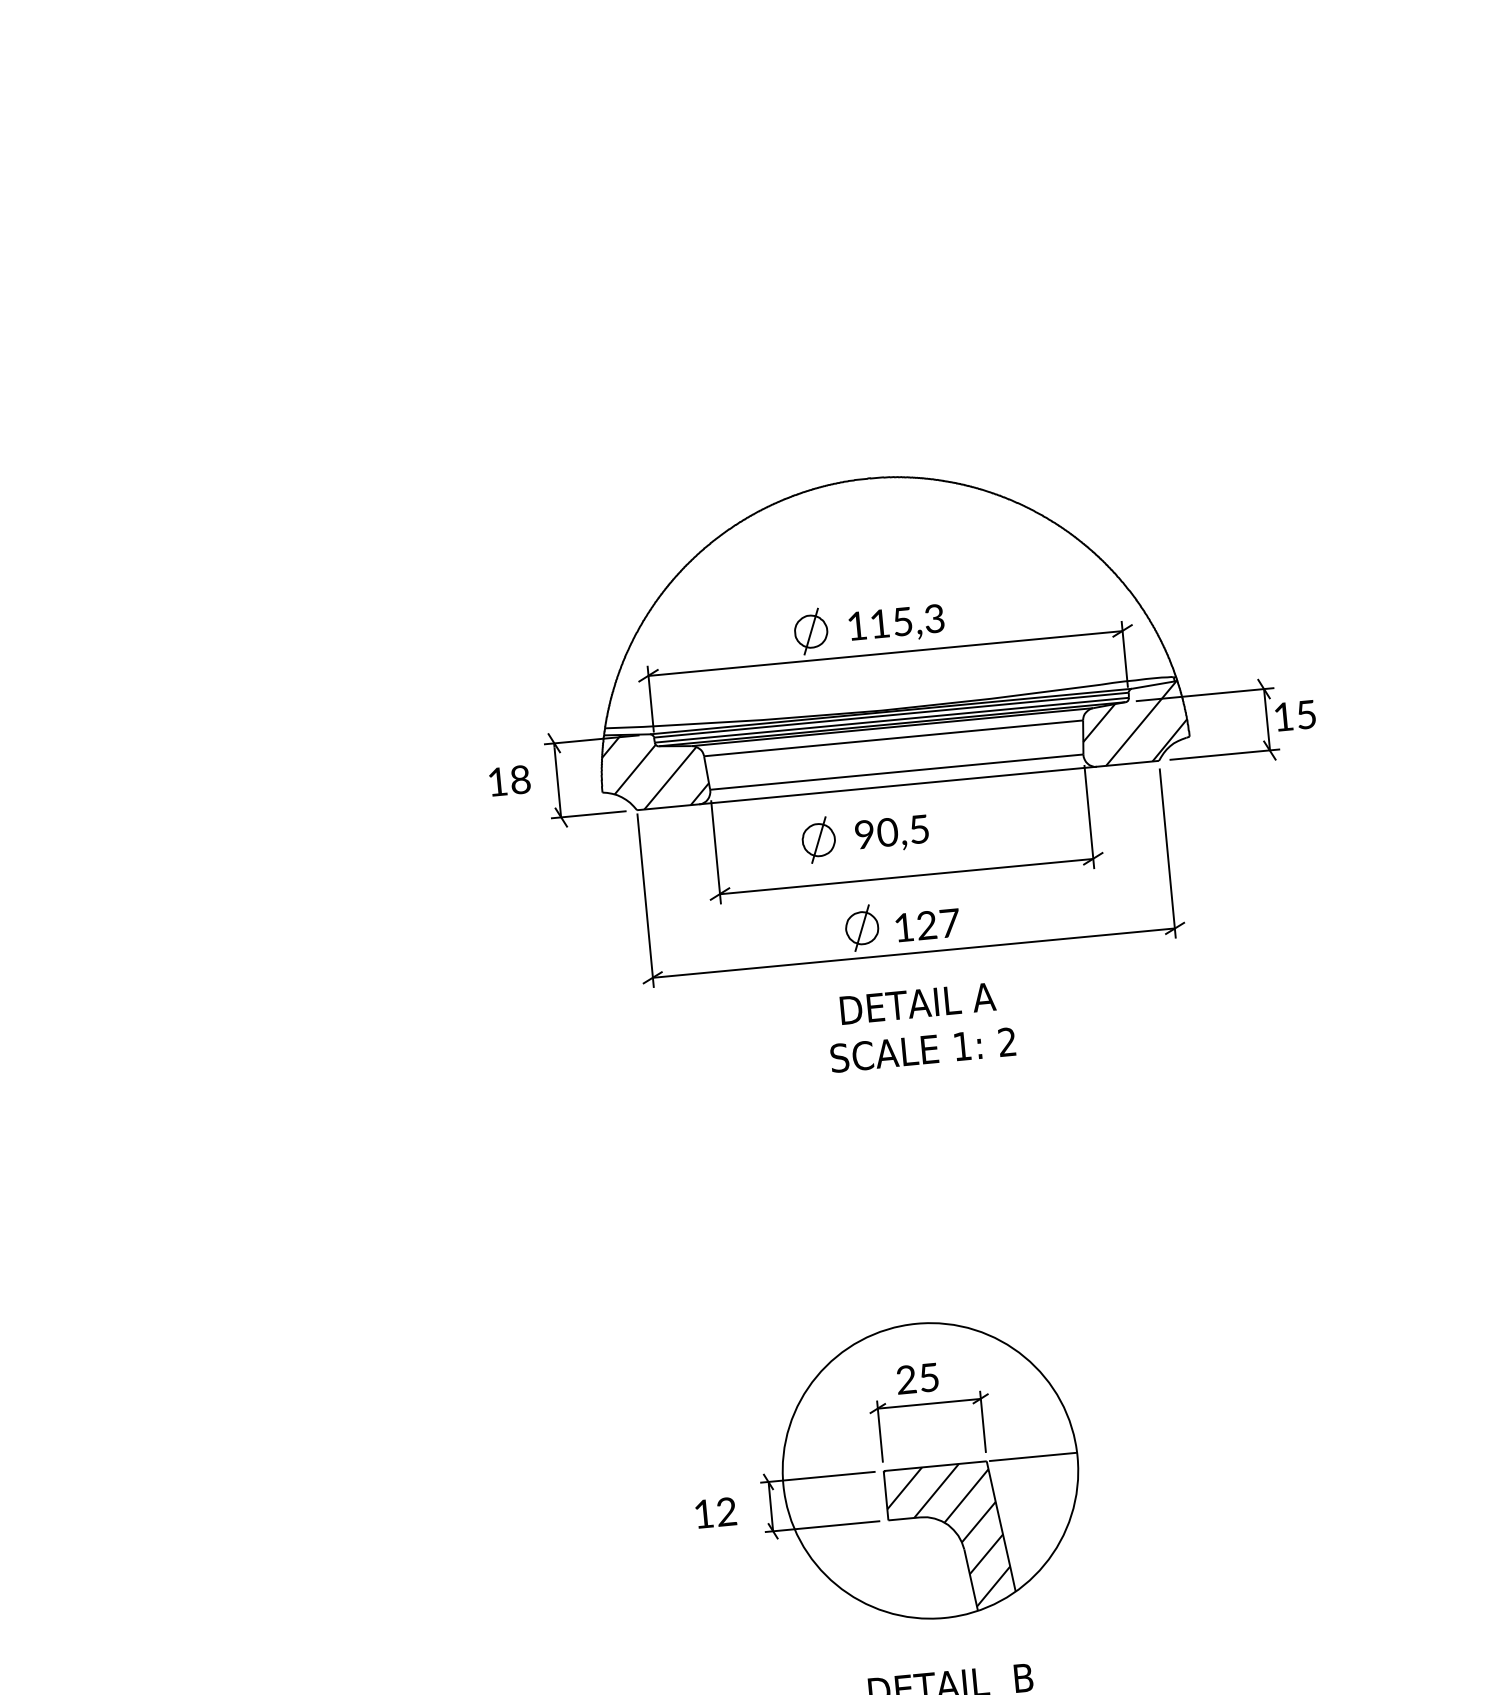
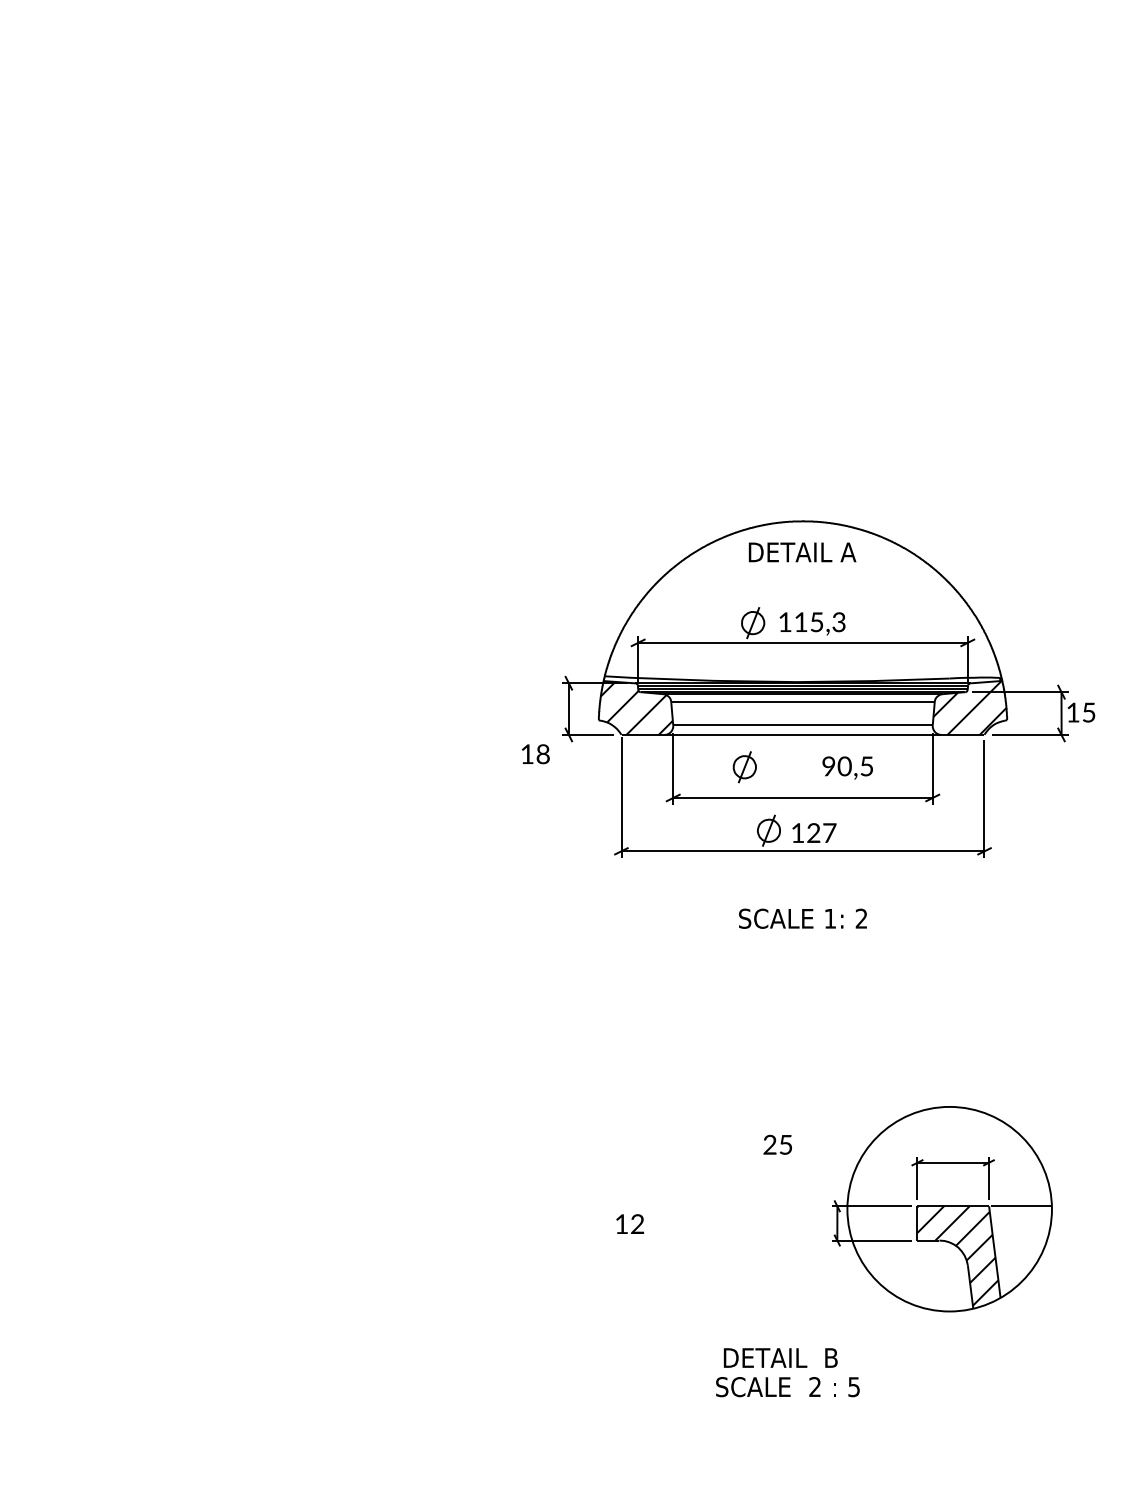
text: (509, 781) -> (535, 754), moved
text: (891, 833) -> (847, 767), moved
text: (917, 1003) -> (802, 552), moved
part: (920, 1472) -> (942, 1209), moved

